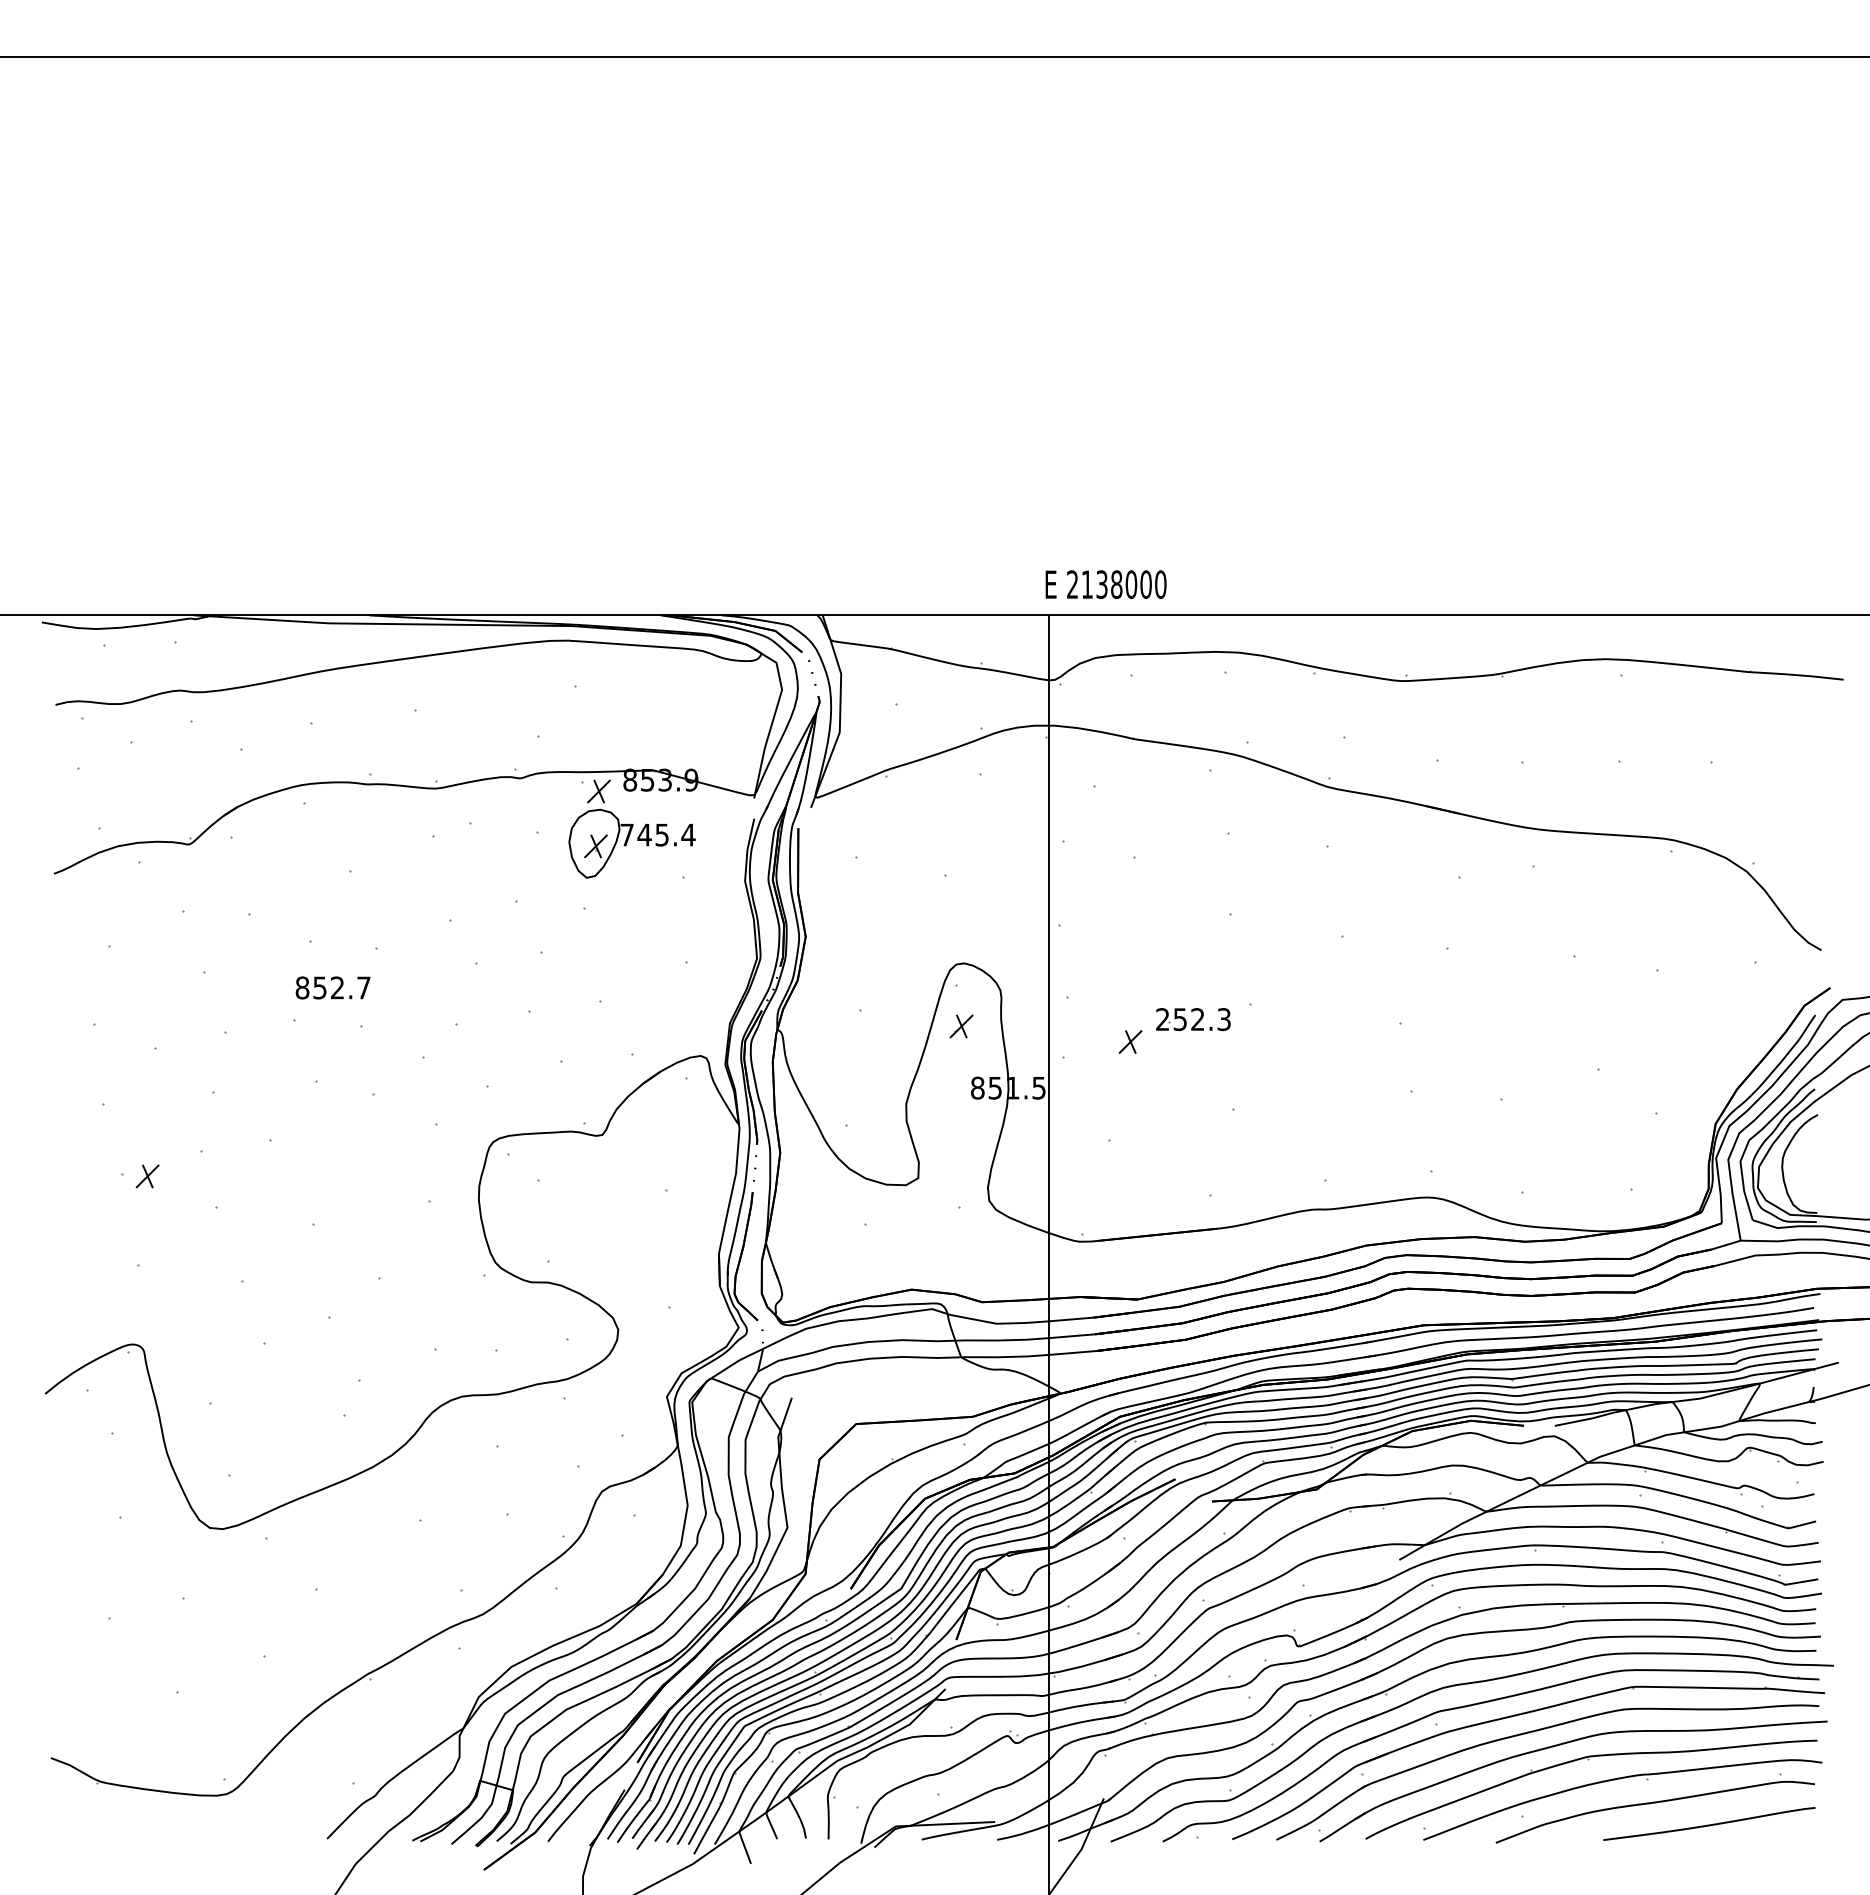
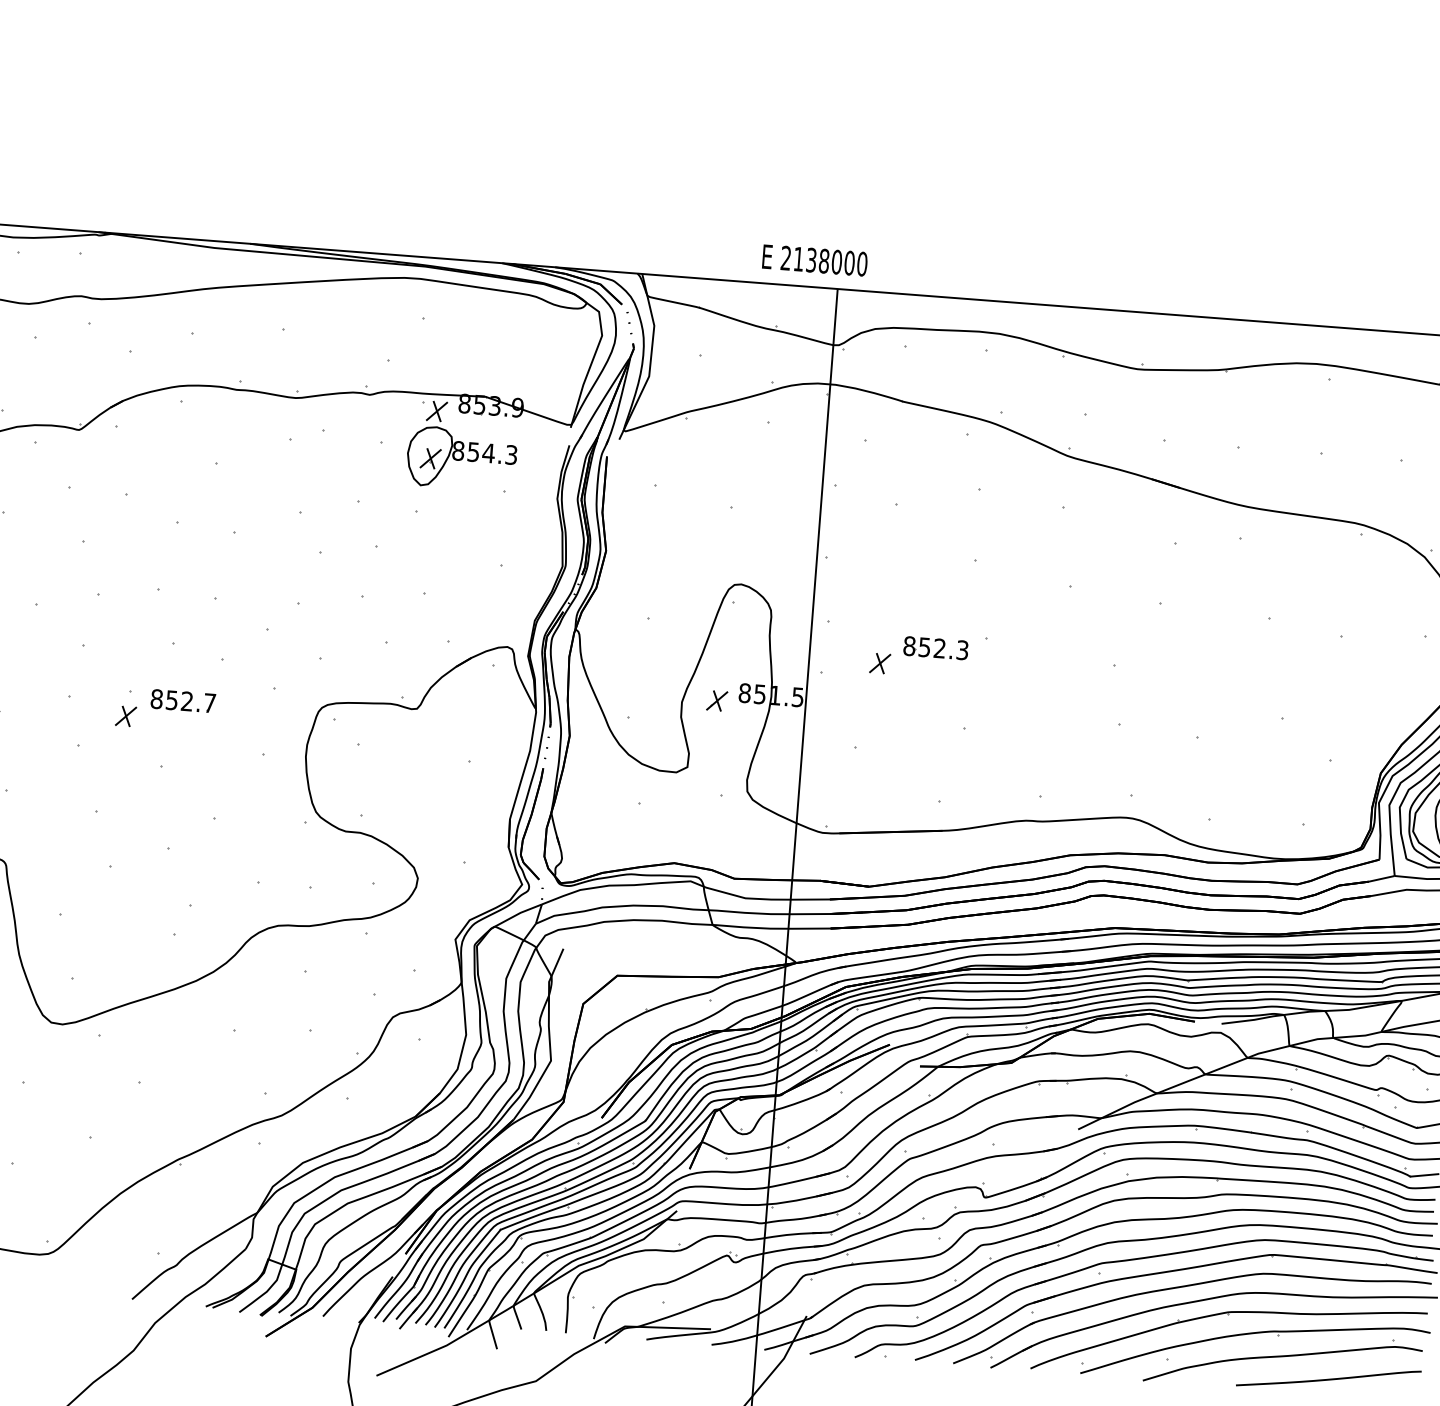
text: (1105, 584) -> (814, 260), moved
text: (657, 834) -> (484, 452), 745.4 -> 854.3
part: (332, 987) -> (182, 700), moved
text: (1162, 1019) -> (909, 646), 252.3 -> 852.3
part: (961, 1026) -> (717, 700), moved
part: (147, 1176) -> (125, 716), moved

